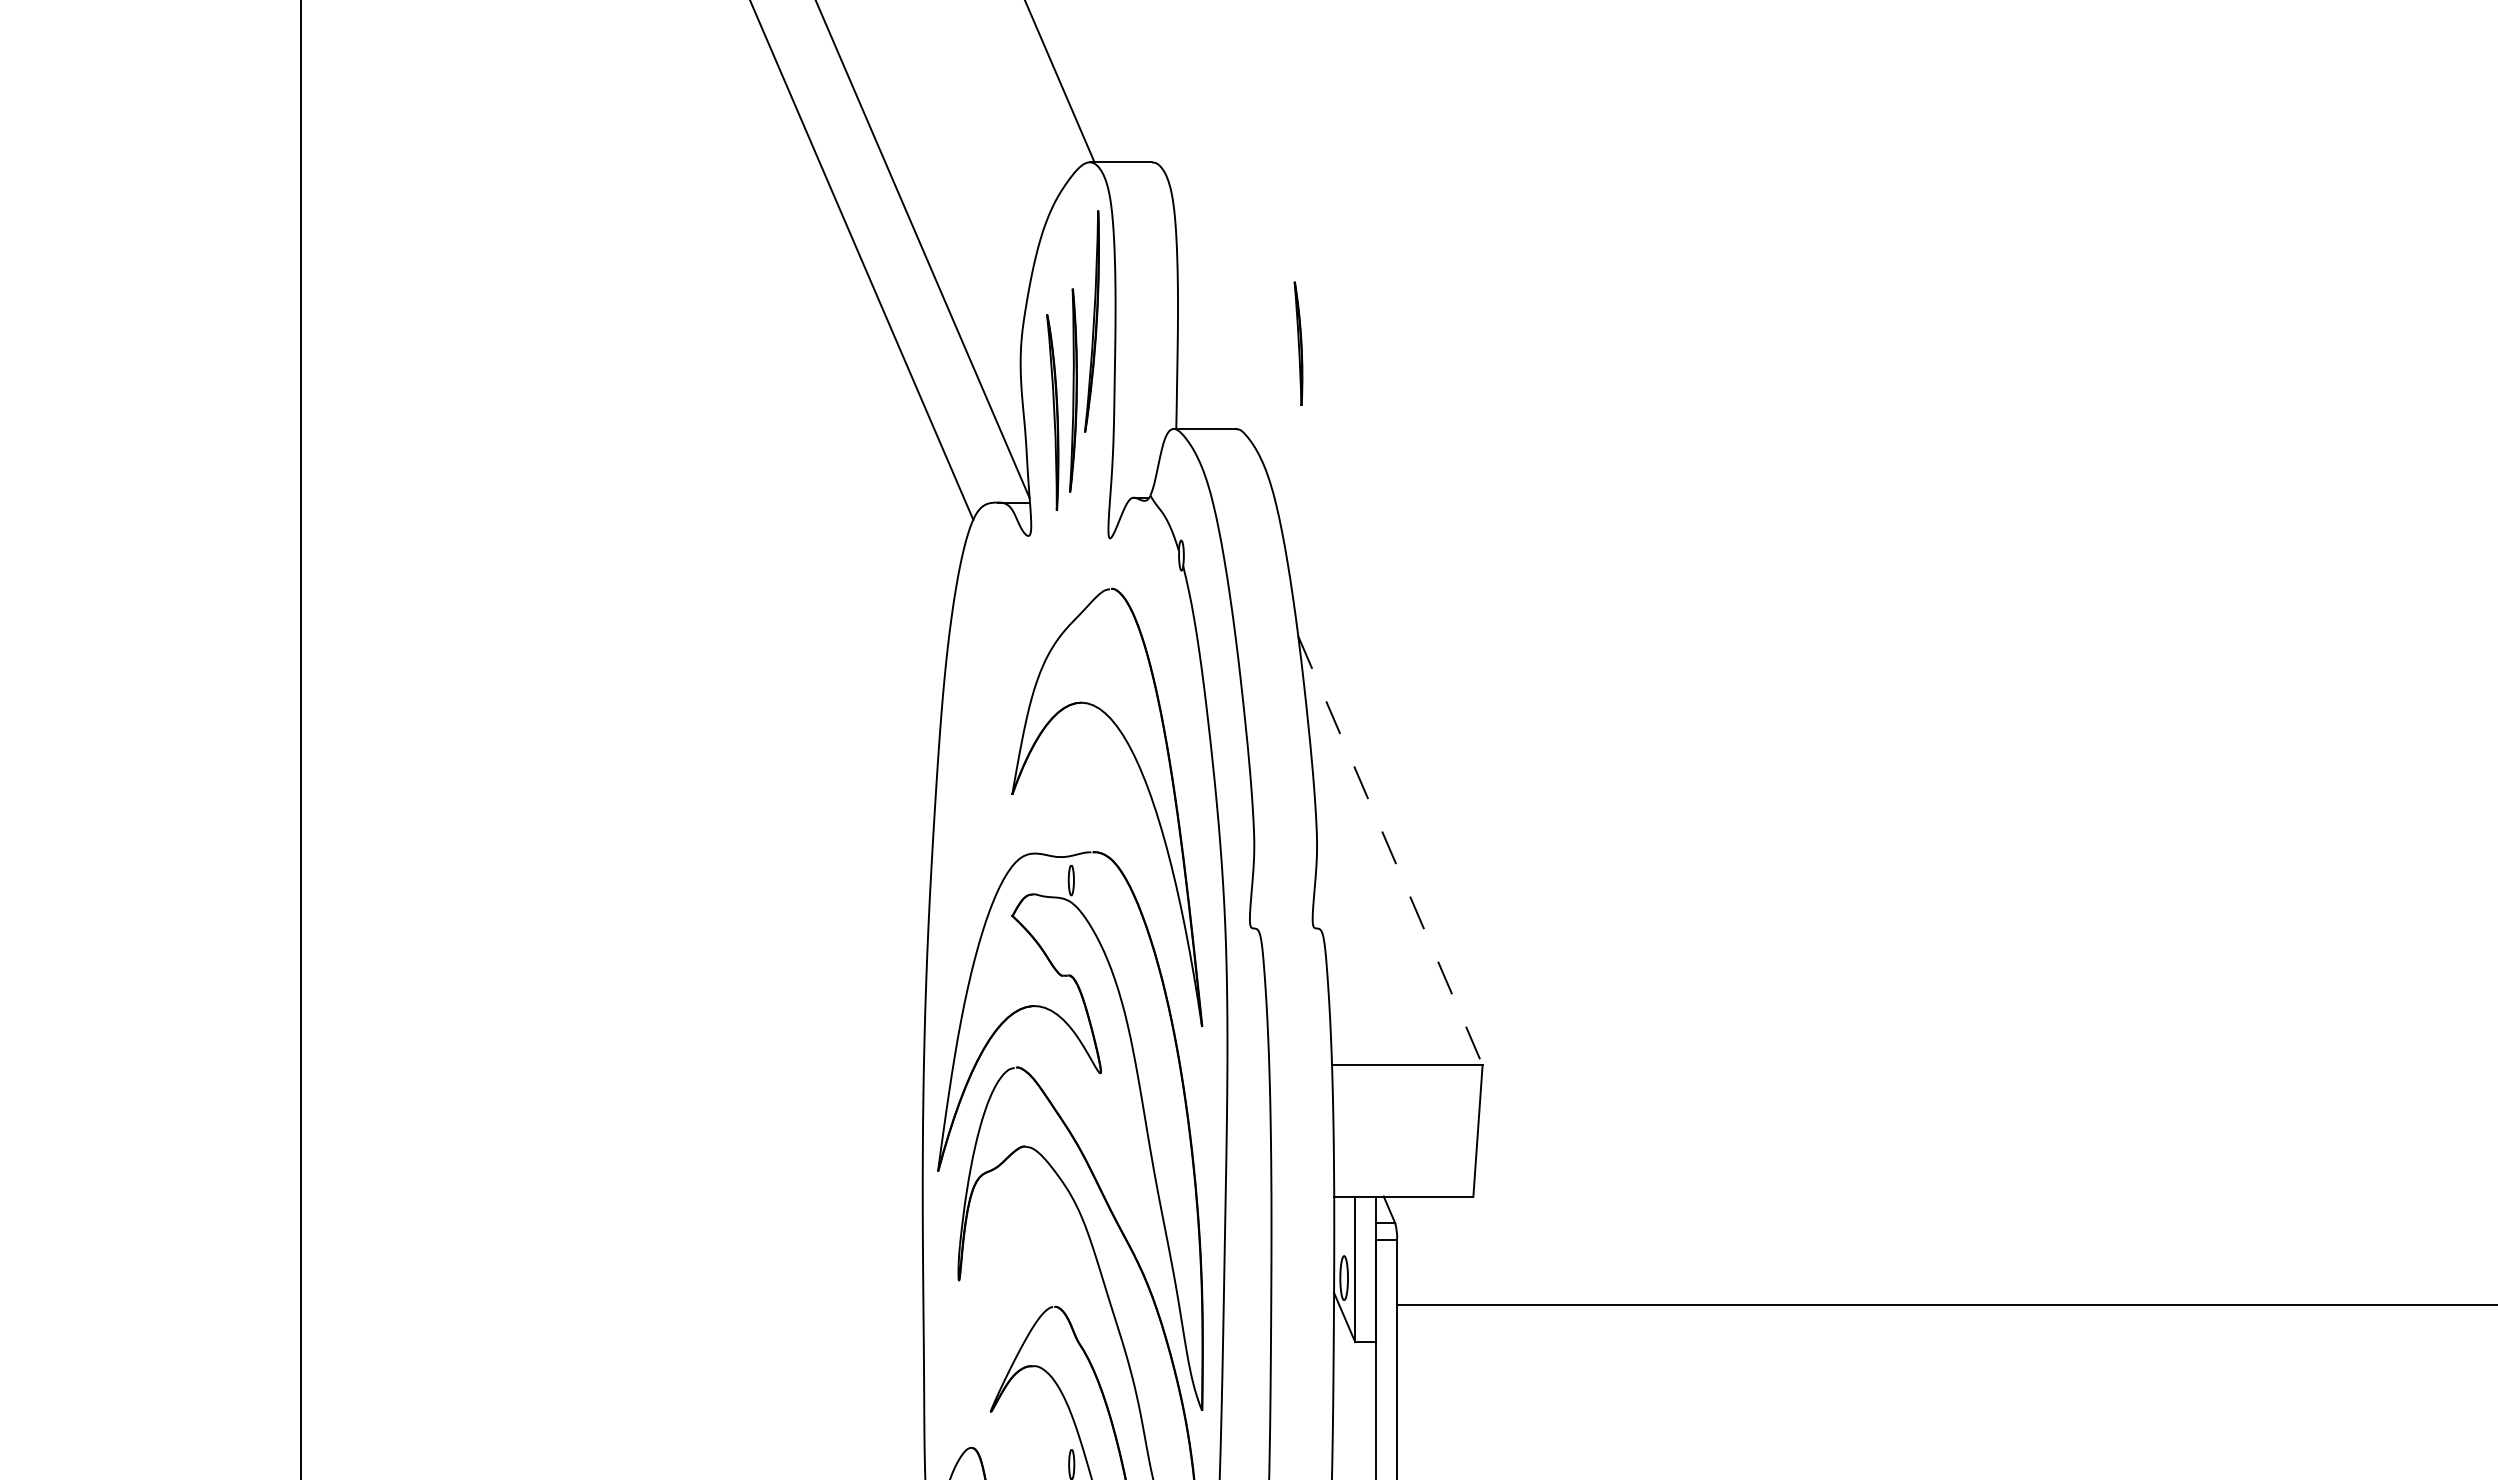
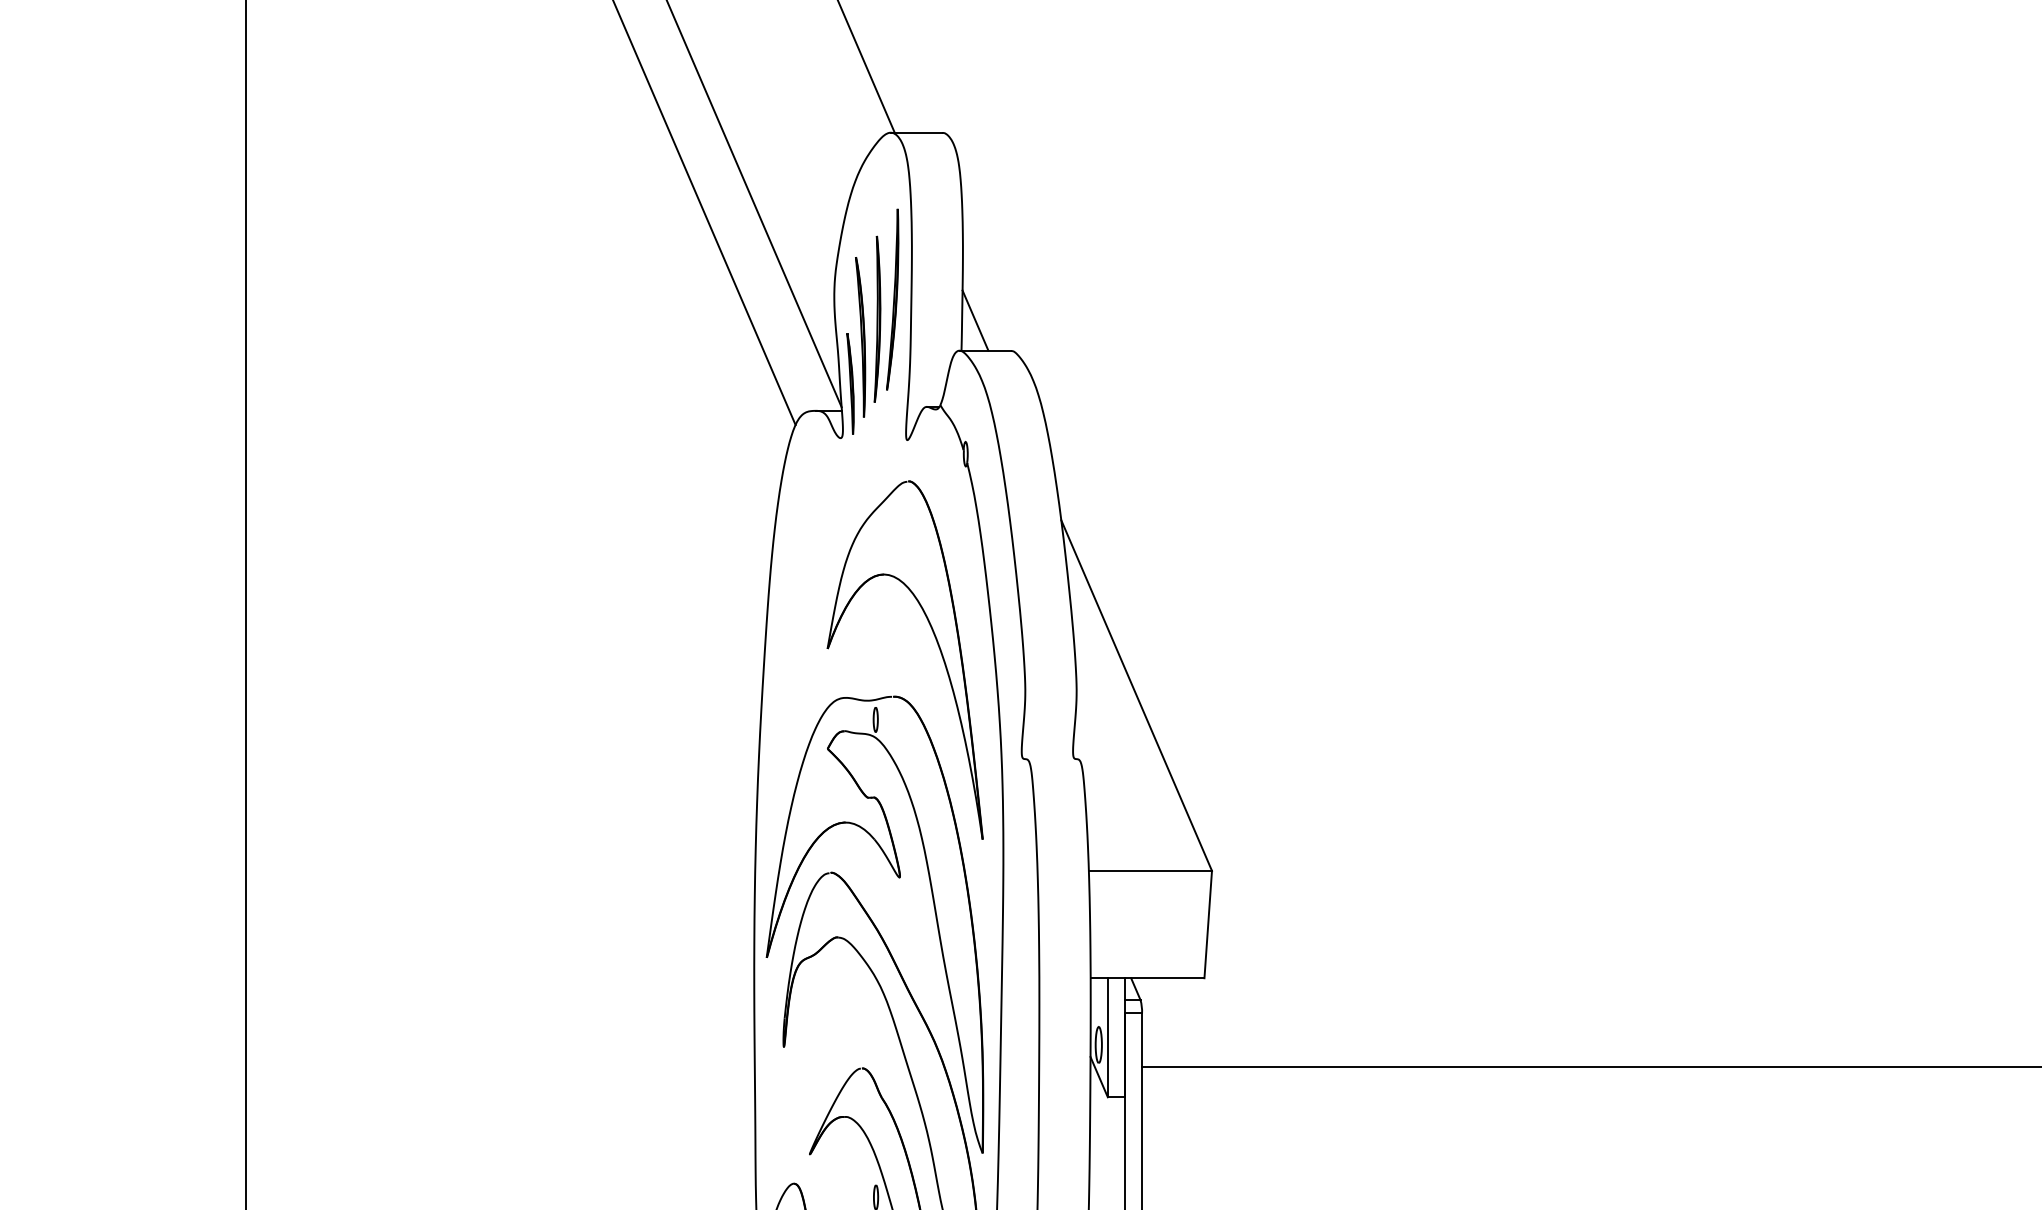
part: (1091, 321) -> (892, 299), moved
part: (1298, 343) -> (850, 384), moved
line: (1193, 391) -> (975, 320), added
line: (1390, 851) -> (1136, 696), dashed -> solid

